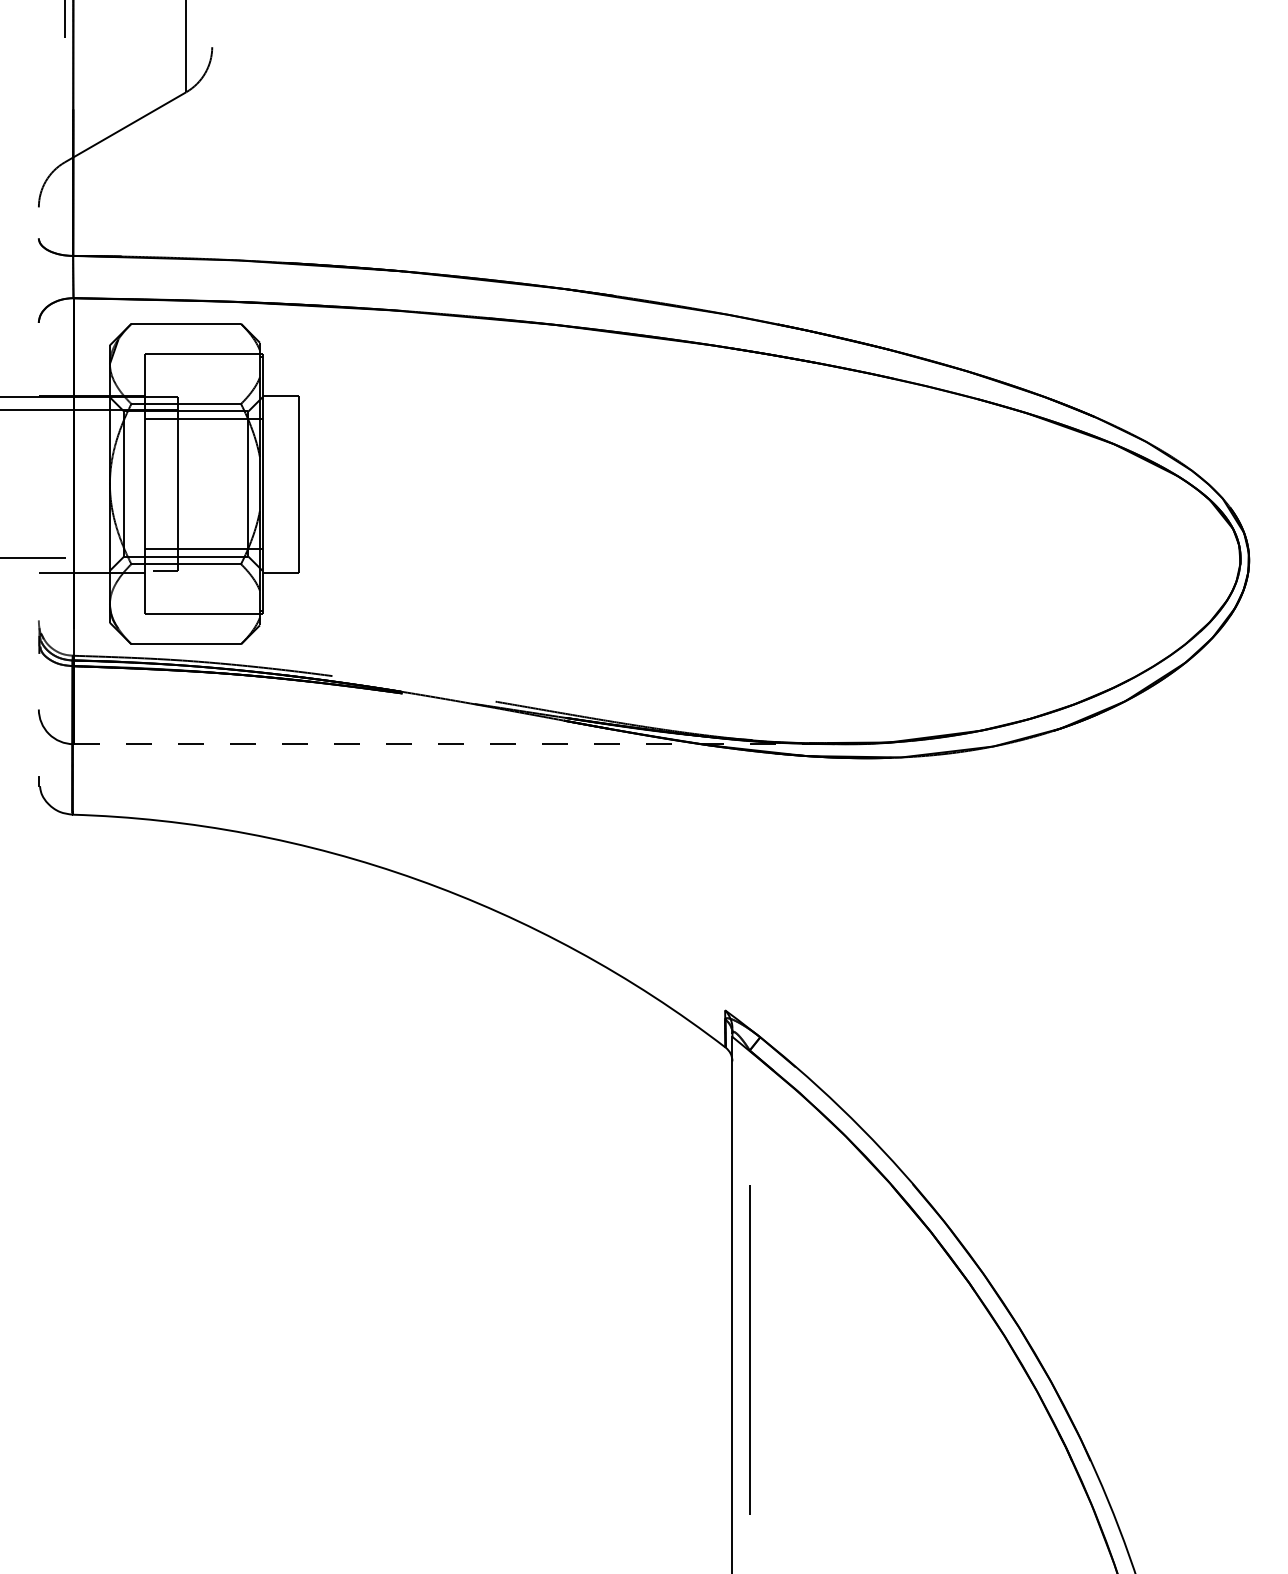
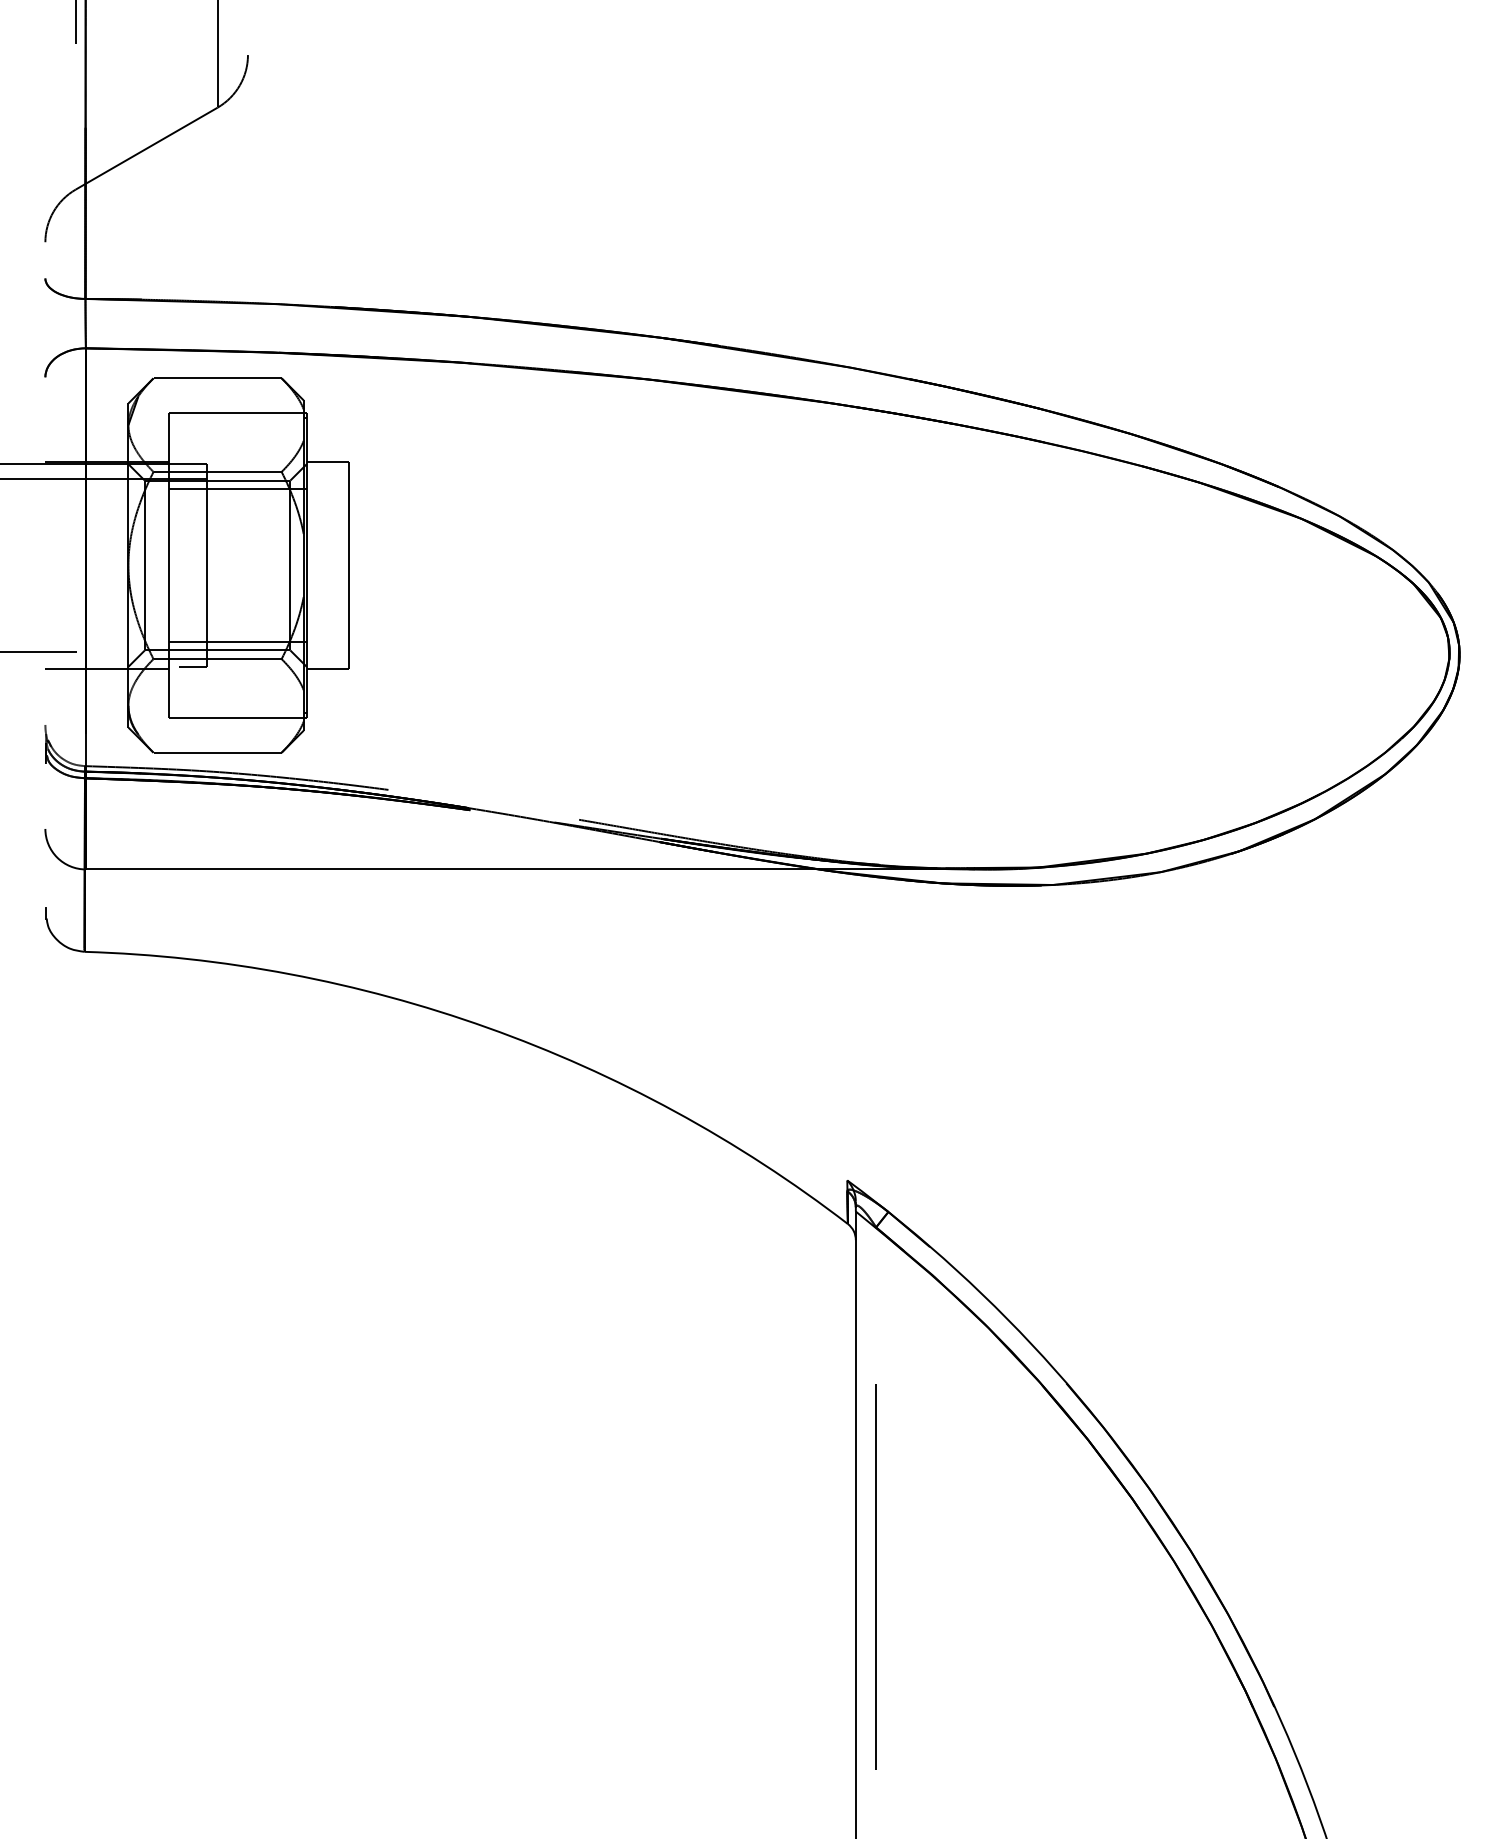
line: (454, 744) -> (531, 869), dashed -> solid

